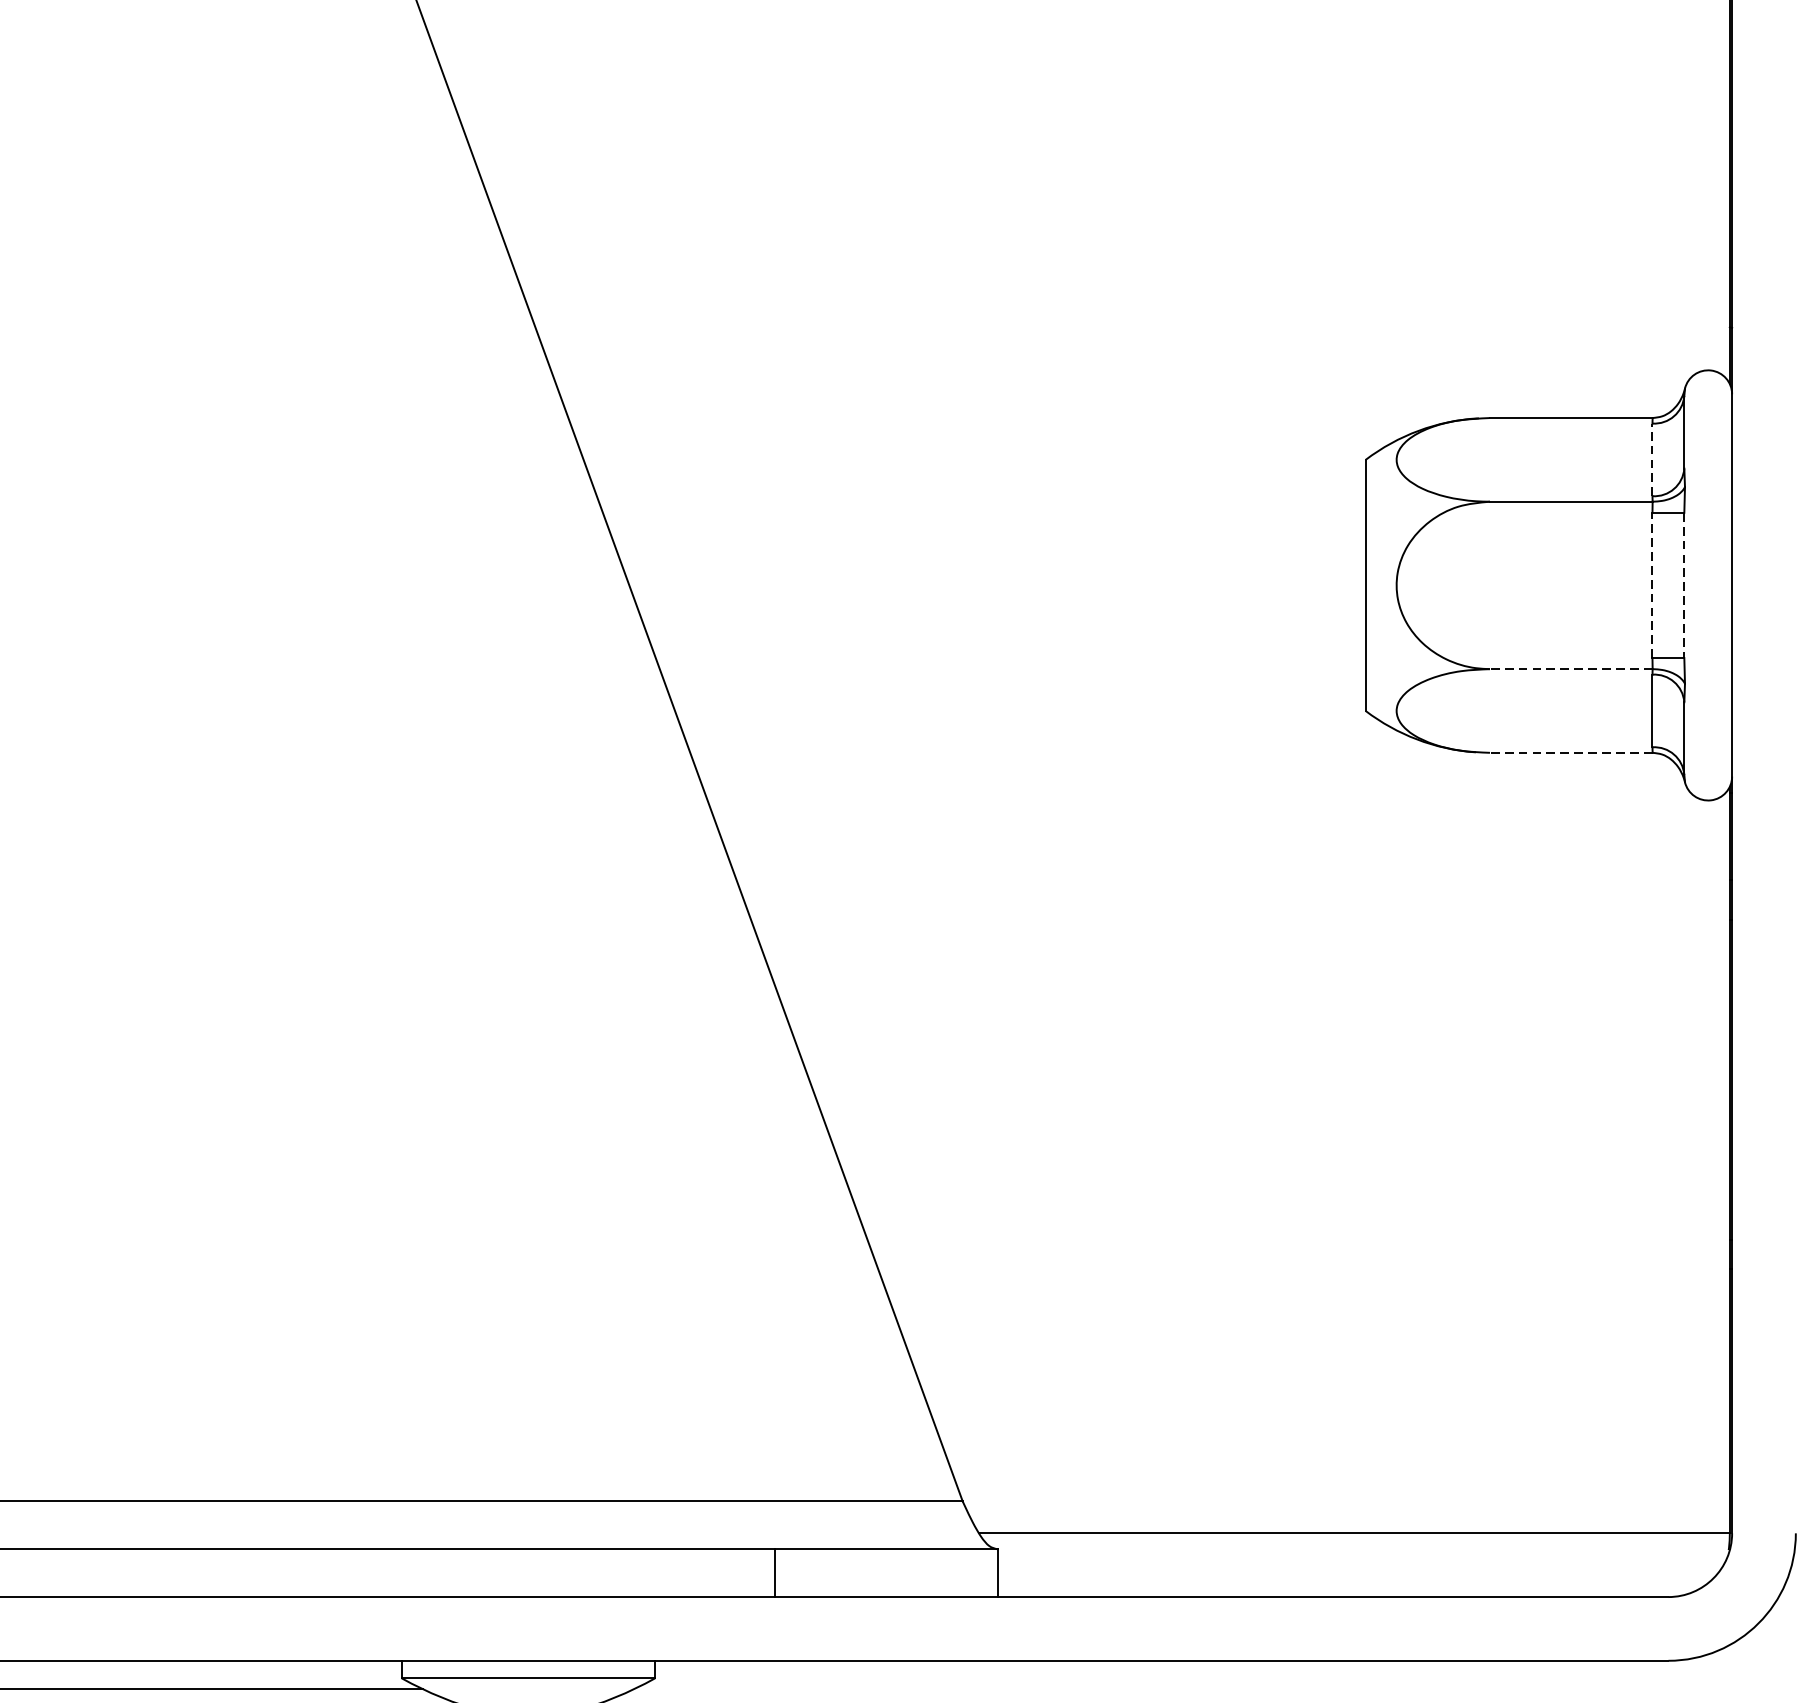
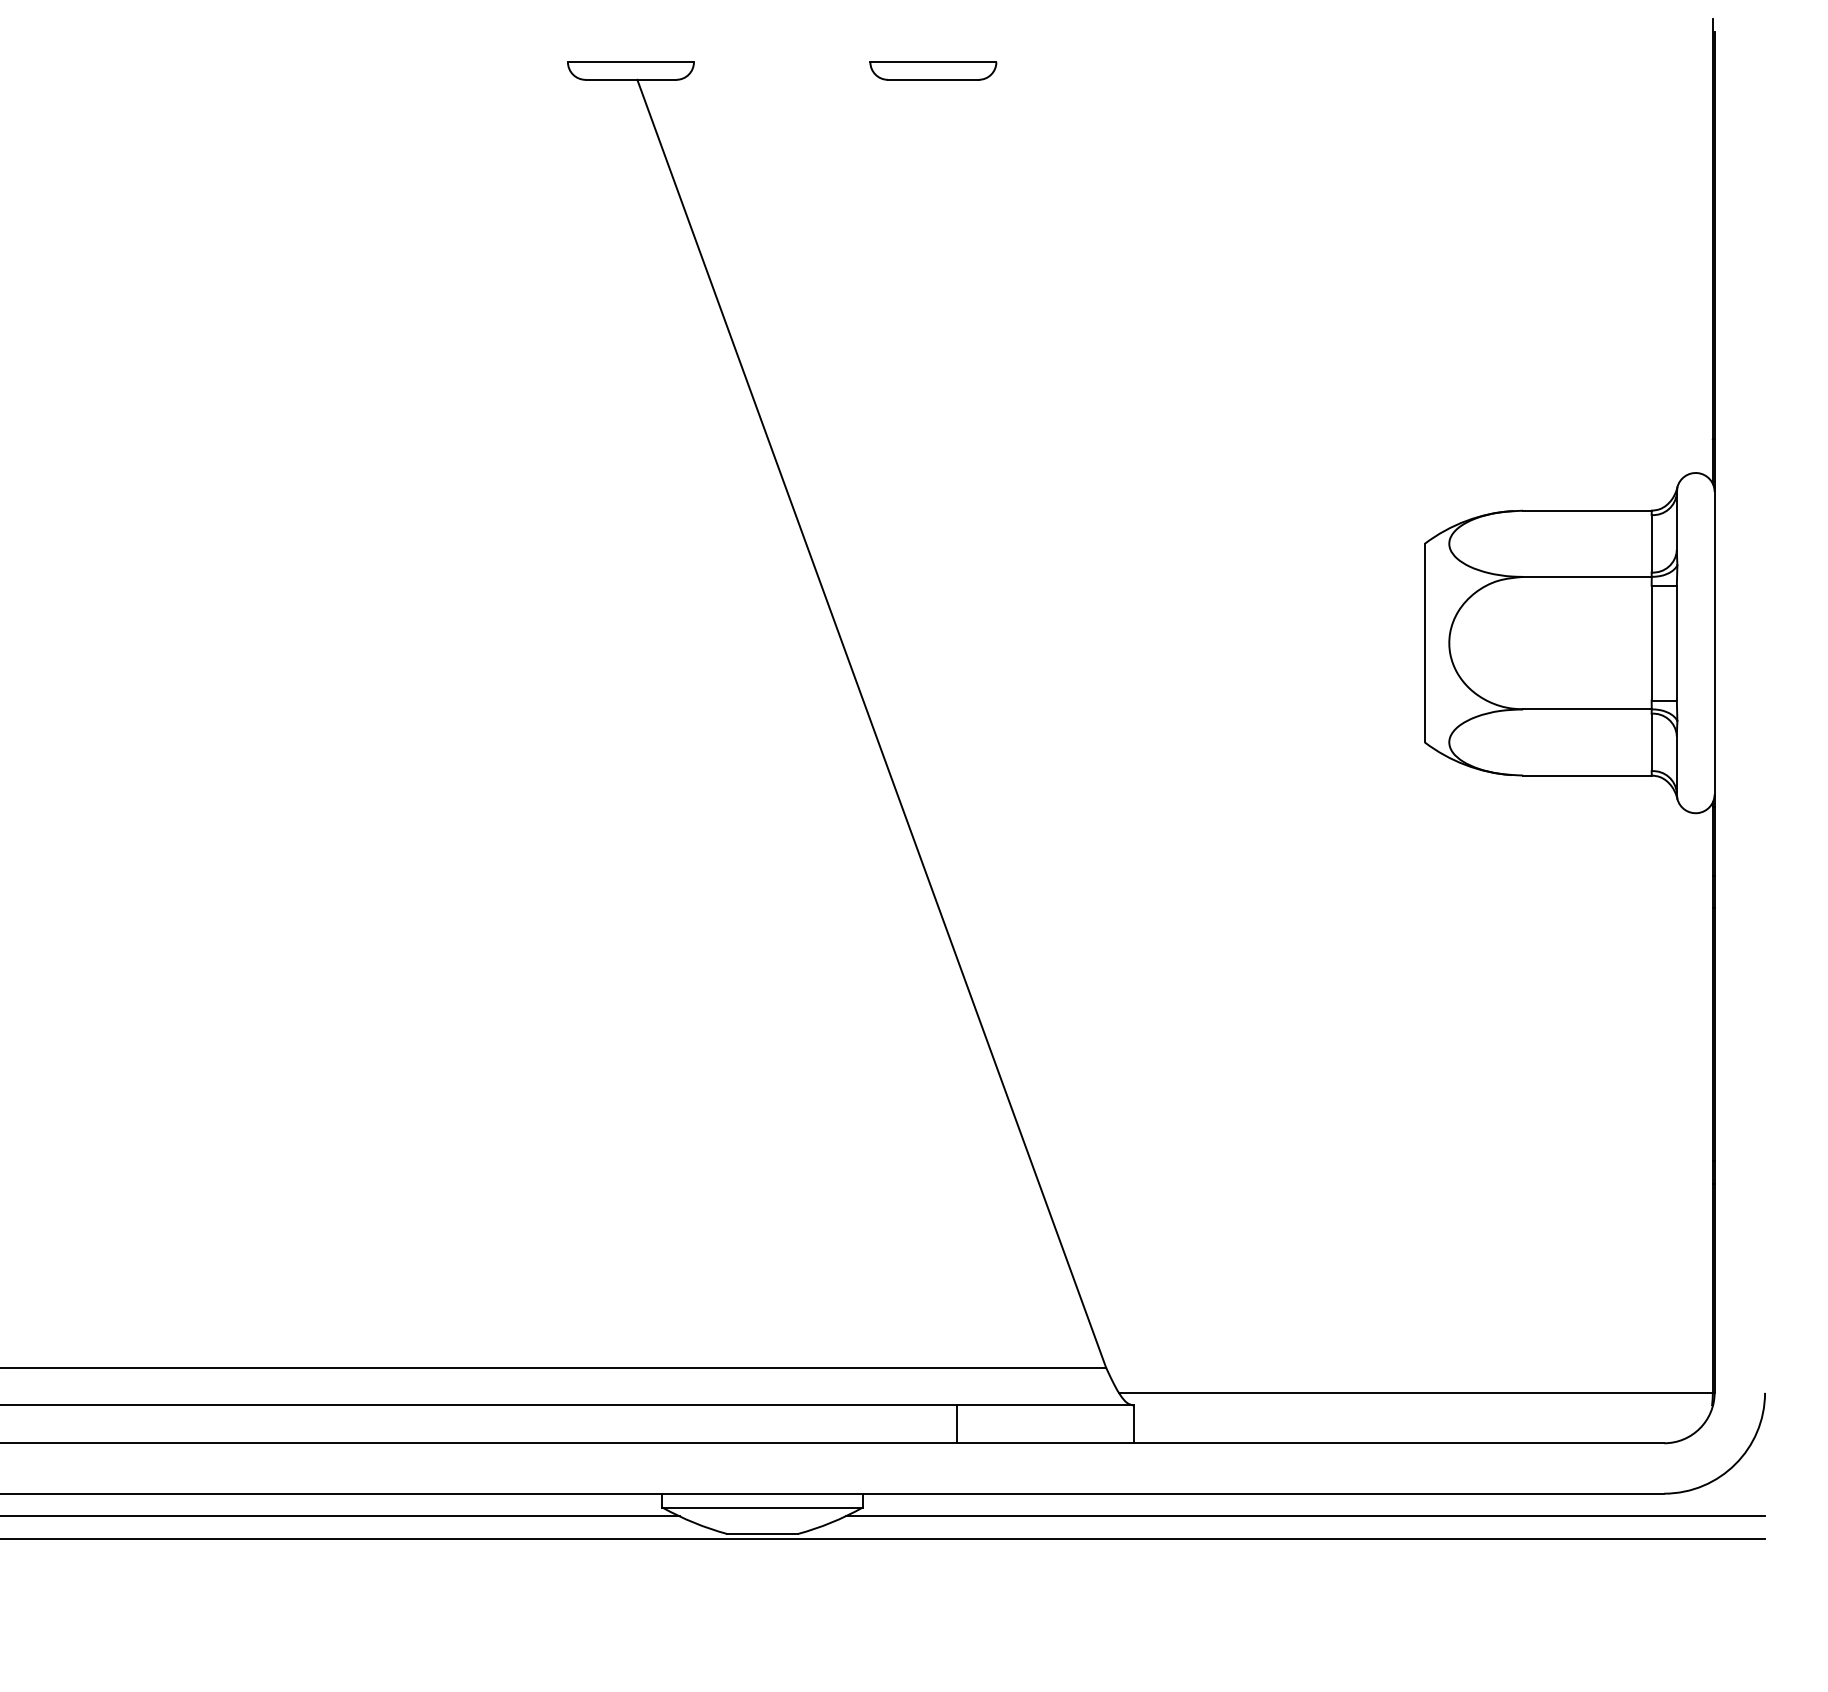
line: (1652, 459) -> (1651, 543), dashed -> solid
line: (1652, 584) -> (1651, 642), dashed -> solid
line: (1683, 585) -> (1676, 643), dashed -> solid
line: (1570, 669) -> (1586, 709), dashed -> solid
line: (1570, 752) -> (1586, 775), dashed -> solid
line: (1214, 1689) -> (1305, 1516), added

